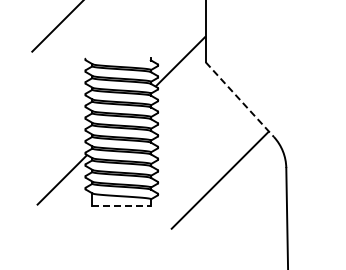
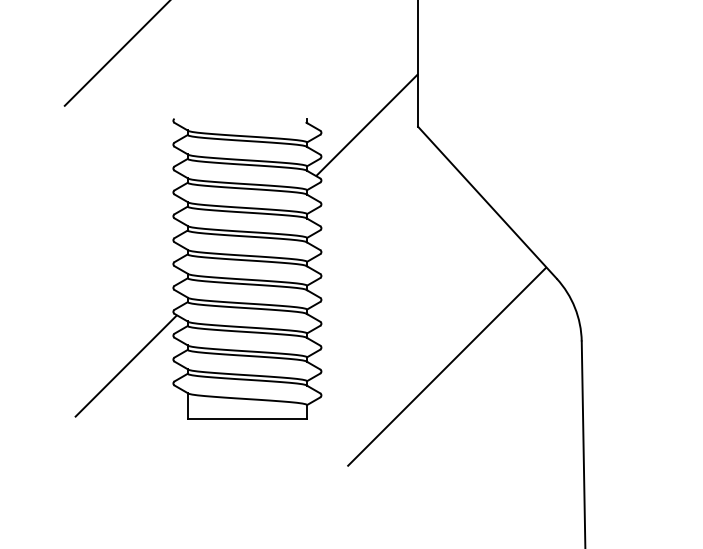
line: (239, 99) -> (486, 202), dashed -> solid
line: (122, 205) -> (248, 417), dashed -> solid

